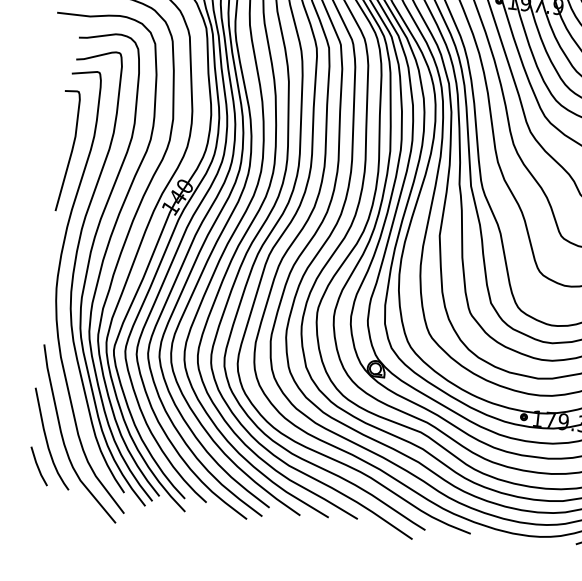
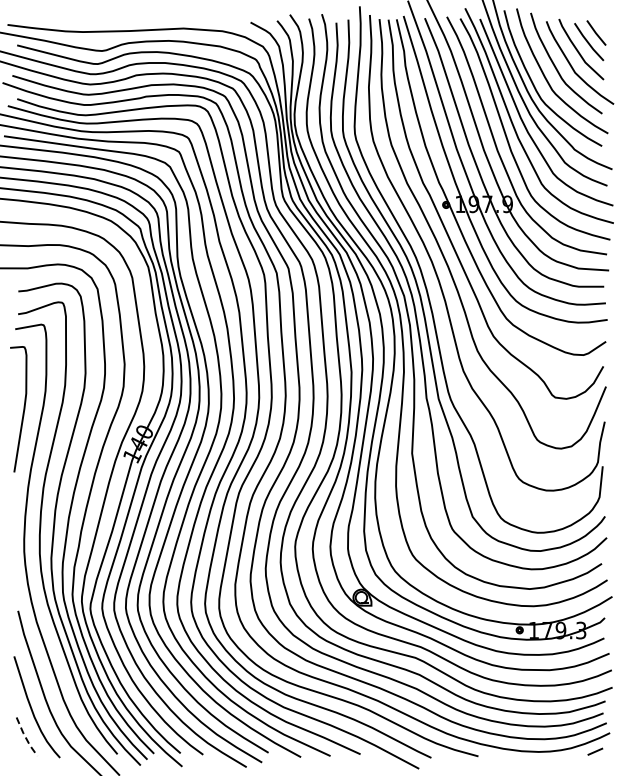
line: (38, 467) -> (26, 738), solid -> dashed

